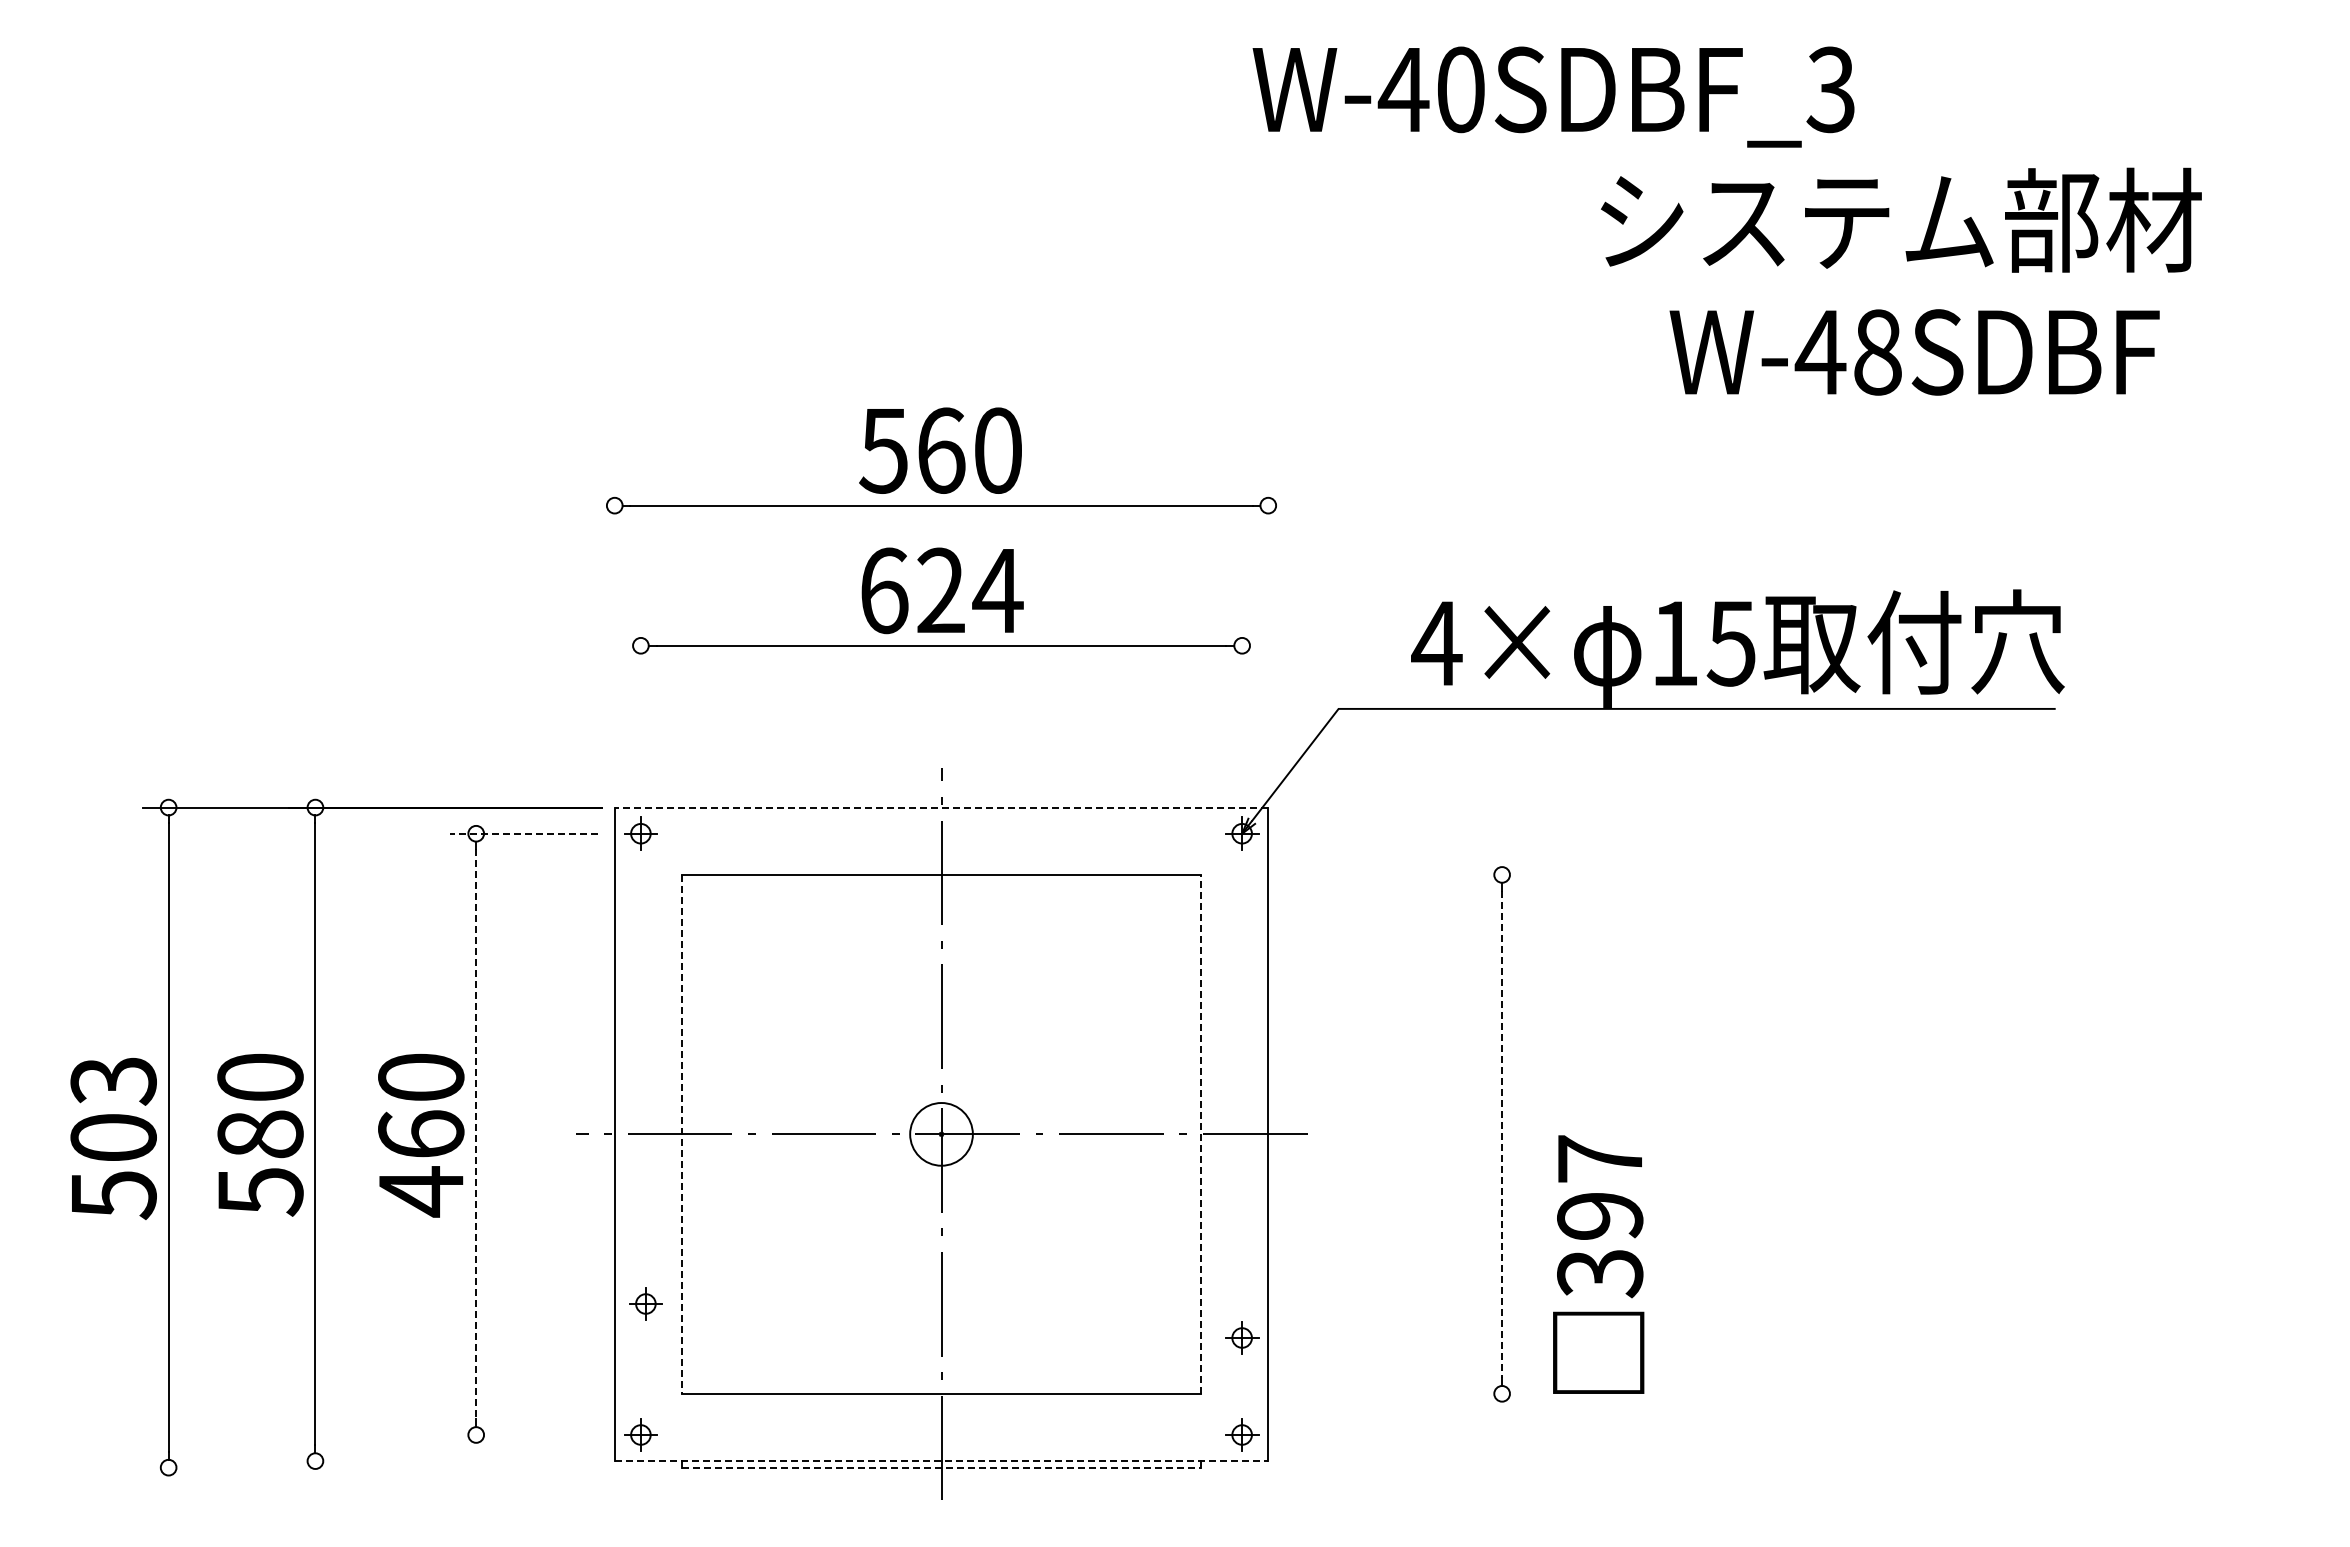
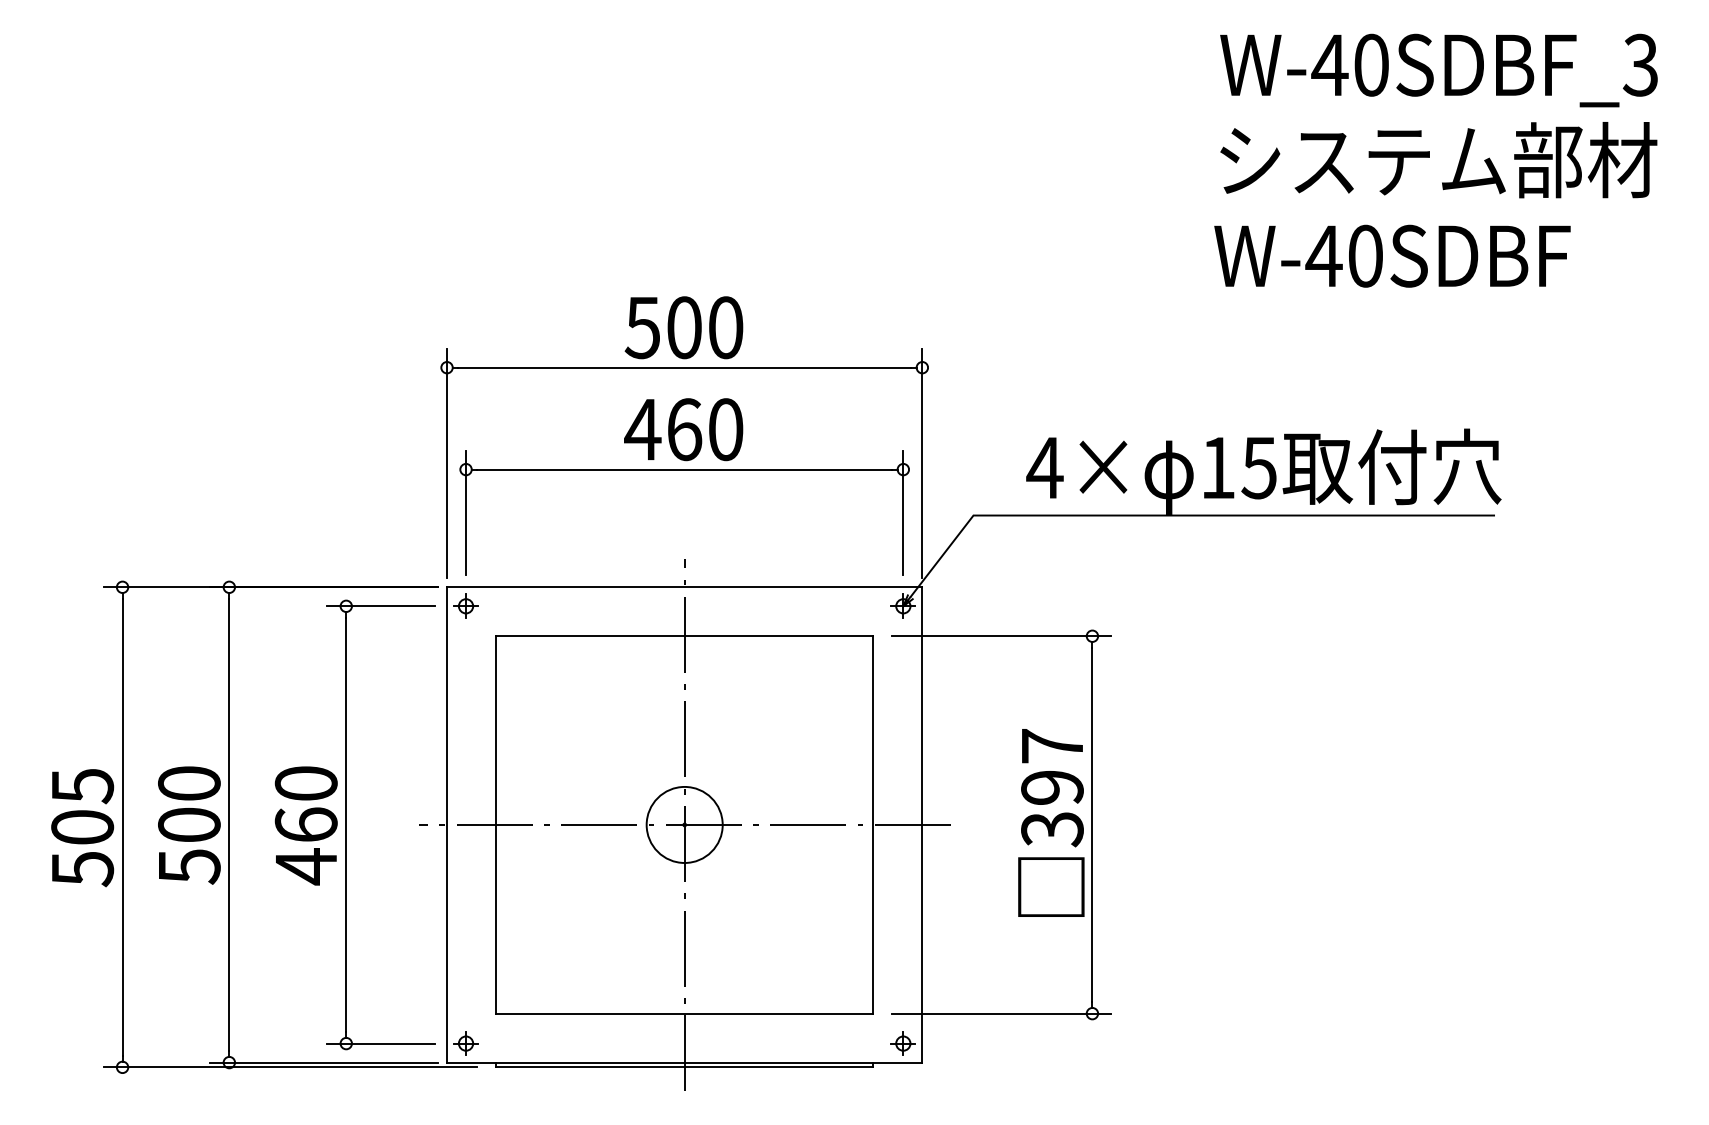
text: (1553, 96) -> (1438, 70), moved
text: (1901, 219) -> (1438, 159), moved
text: (1877, 352) -> (1365, 256), W-48SDBF -> W-40SDBF
text: (941, 450) -> (684, 327), 560 -> 500
text: (940, 590) -> (683, 429), 624 -> 460
line: (614, 636) -> (446, 462), added
line: (1268, 636) -> (922, 462), added
line: (640, 705) -> (465, 513), added
line: (1242, 705) -> (903, 513), added
line: (941, 807) -> (684, 587), dashed -> solid
line: (523, 833) -> (380, 606), dashed -> solid
line: (1377, 874) -> (1001, 635), added
text: (113, 1081) -> (82, 786), 503 -> 505
line: (1200, 1133) -> (873, 824), dashed -> solid
text: (260, 1134) -> (189, 825), 580 -> 500
line: (476, 1134) -> (346, 825), dashed -> solid
line: (682, 1134) -> (496, 825), dashed -> solid
circle: (941, 1134) -> (684, 825), size x1.67
line: (1502, 1134) -> (1092, 825), dashed -> solid
text: (1598, 1264) -> (1051, 822), moved
part: (645, 1303) -> (469, 947), removed
part: (1242, 1337) -> (903, 972), removed
line: (1377, 1393) -> (1001, 1013), added
line: (524, 1435) -> (381, 1043), added
line: (445, 1461) -> (323, 1062), added
line: (941, 1461) -> (684, 1062), dashed -> solid
line: (398, 1467) -> (289, 1067), added
line: (942, 1467) -> (685, 1067), dashed -> solid

